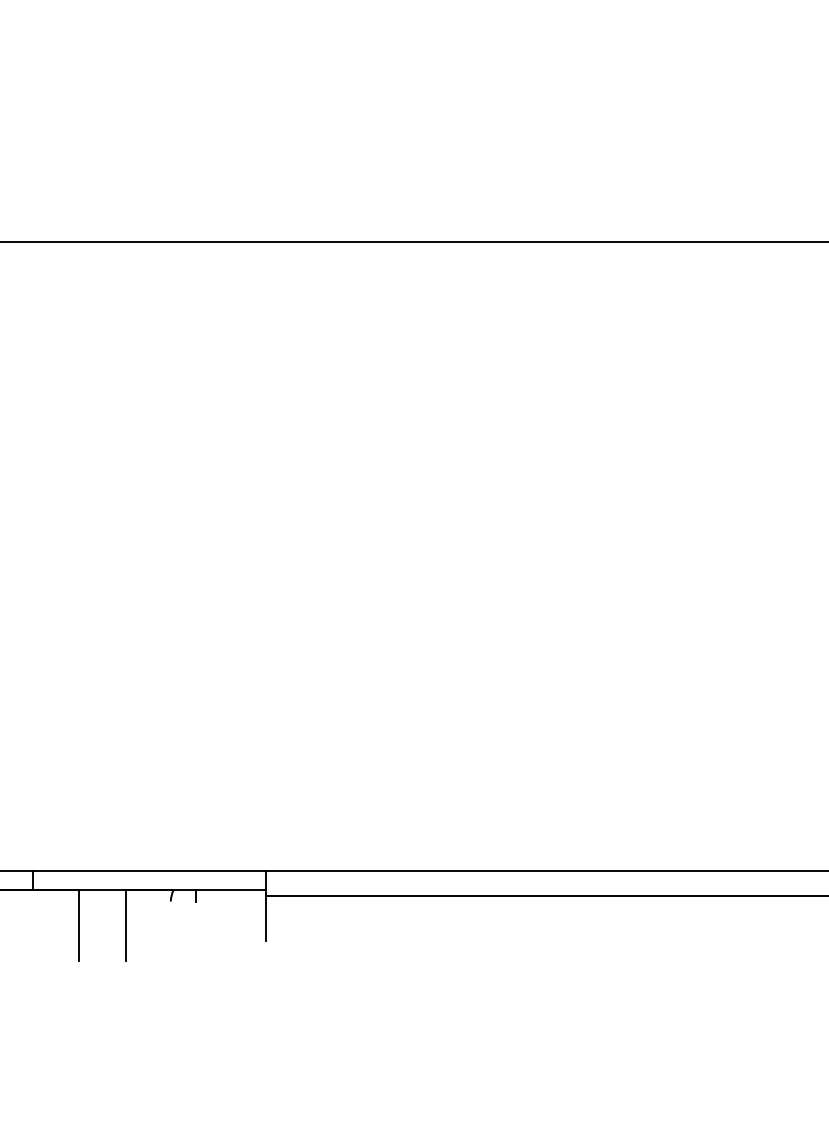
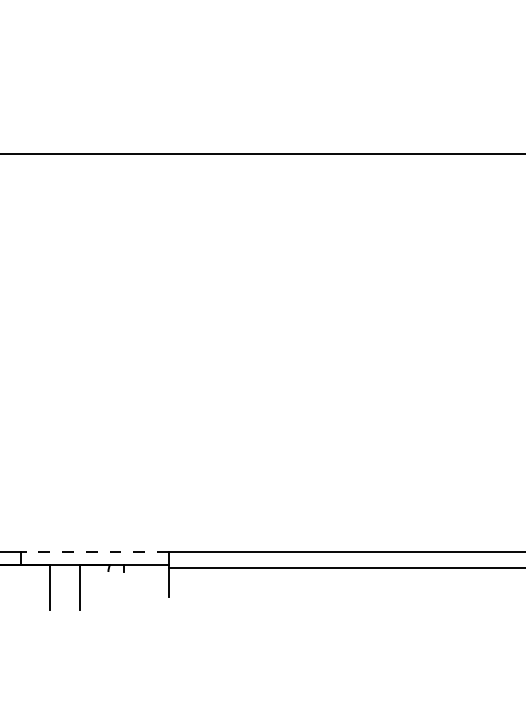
line: (148, 870) -> (94, 552), solid -> dashed

